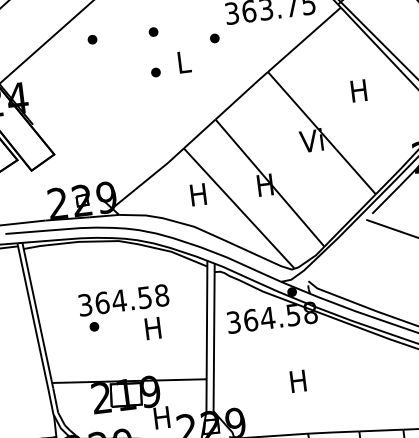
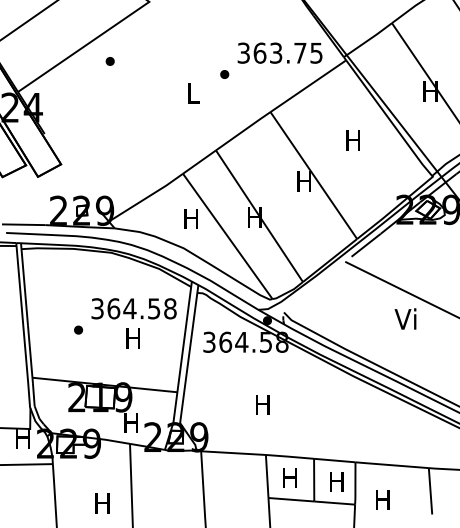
part: (152, 32) -> (167, 61), removed
part: (155, 72) -> (165, 99), removed
text: (310, 139) -> (302, 180), Vi -> H
text: (123, 300) -> (133, 308), moved

